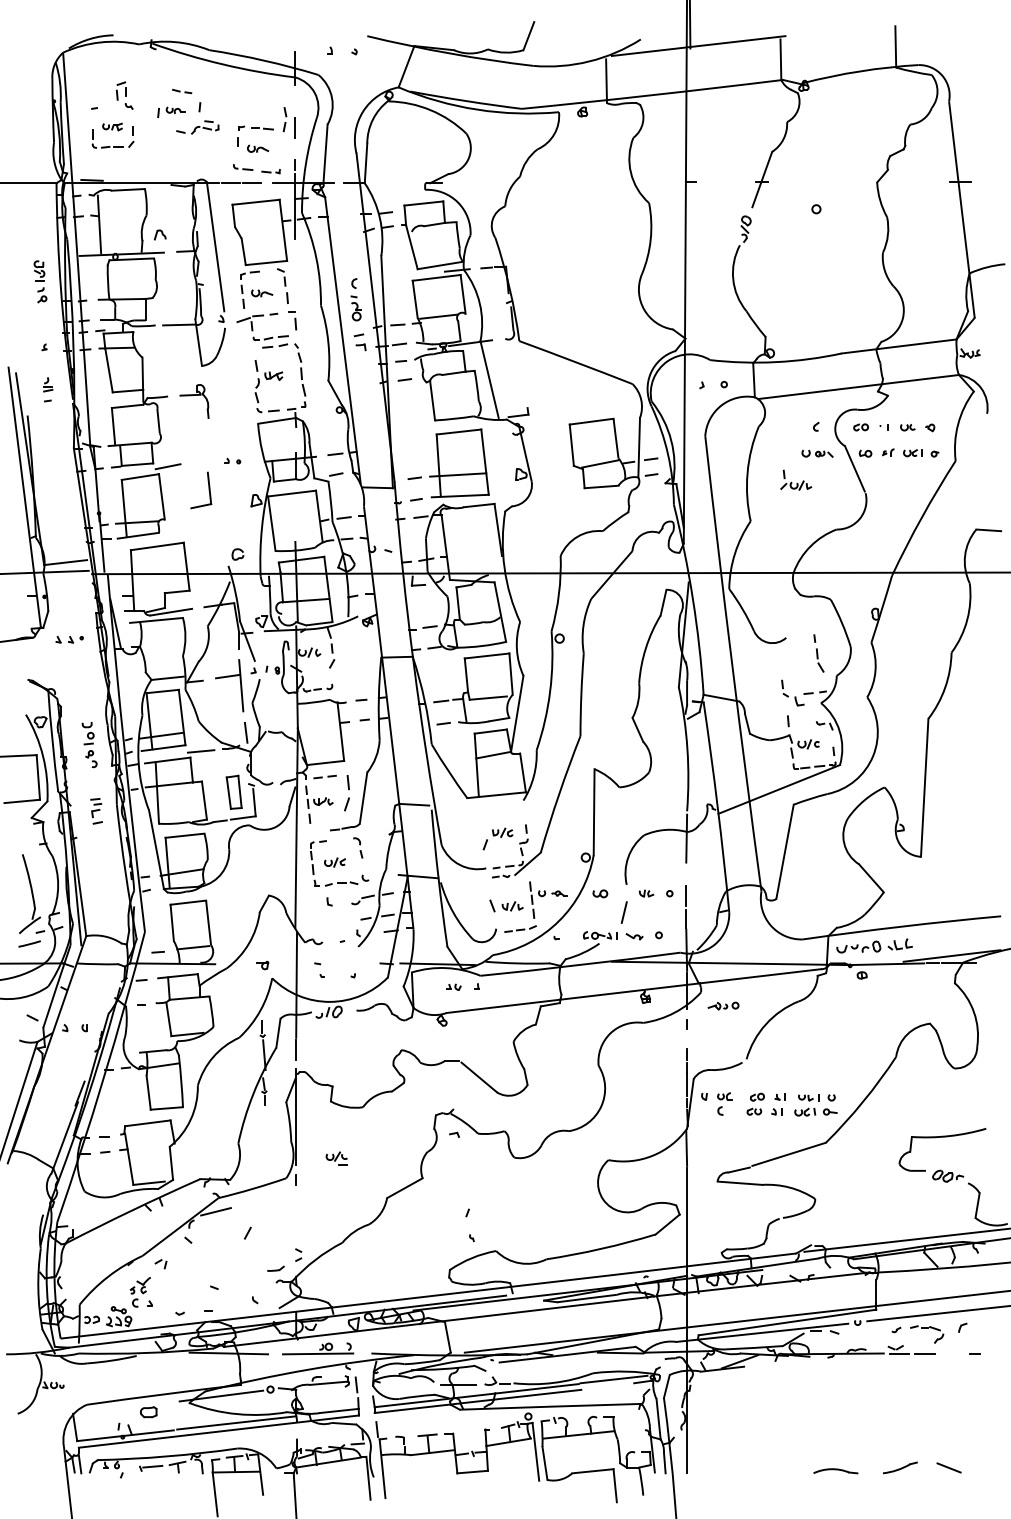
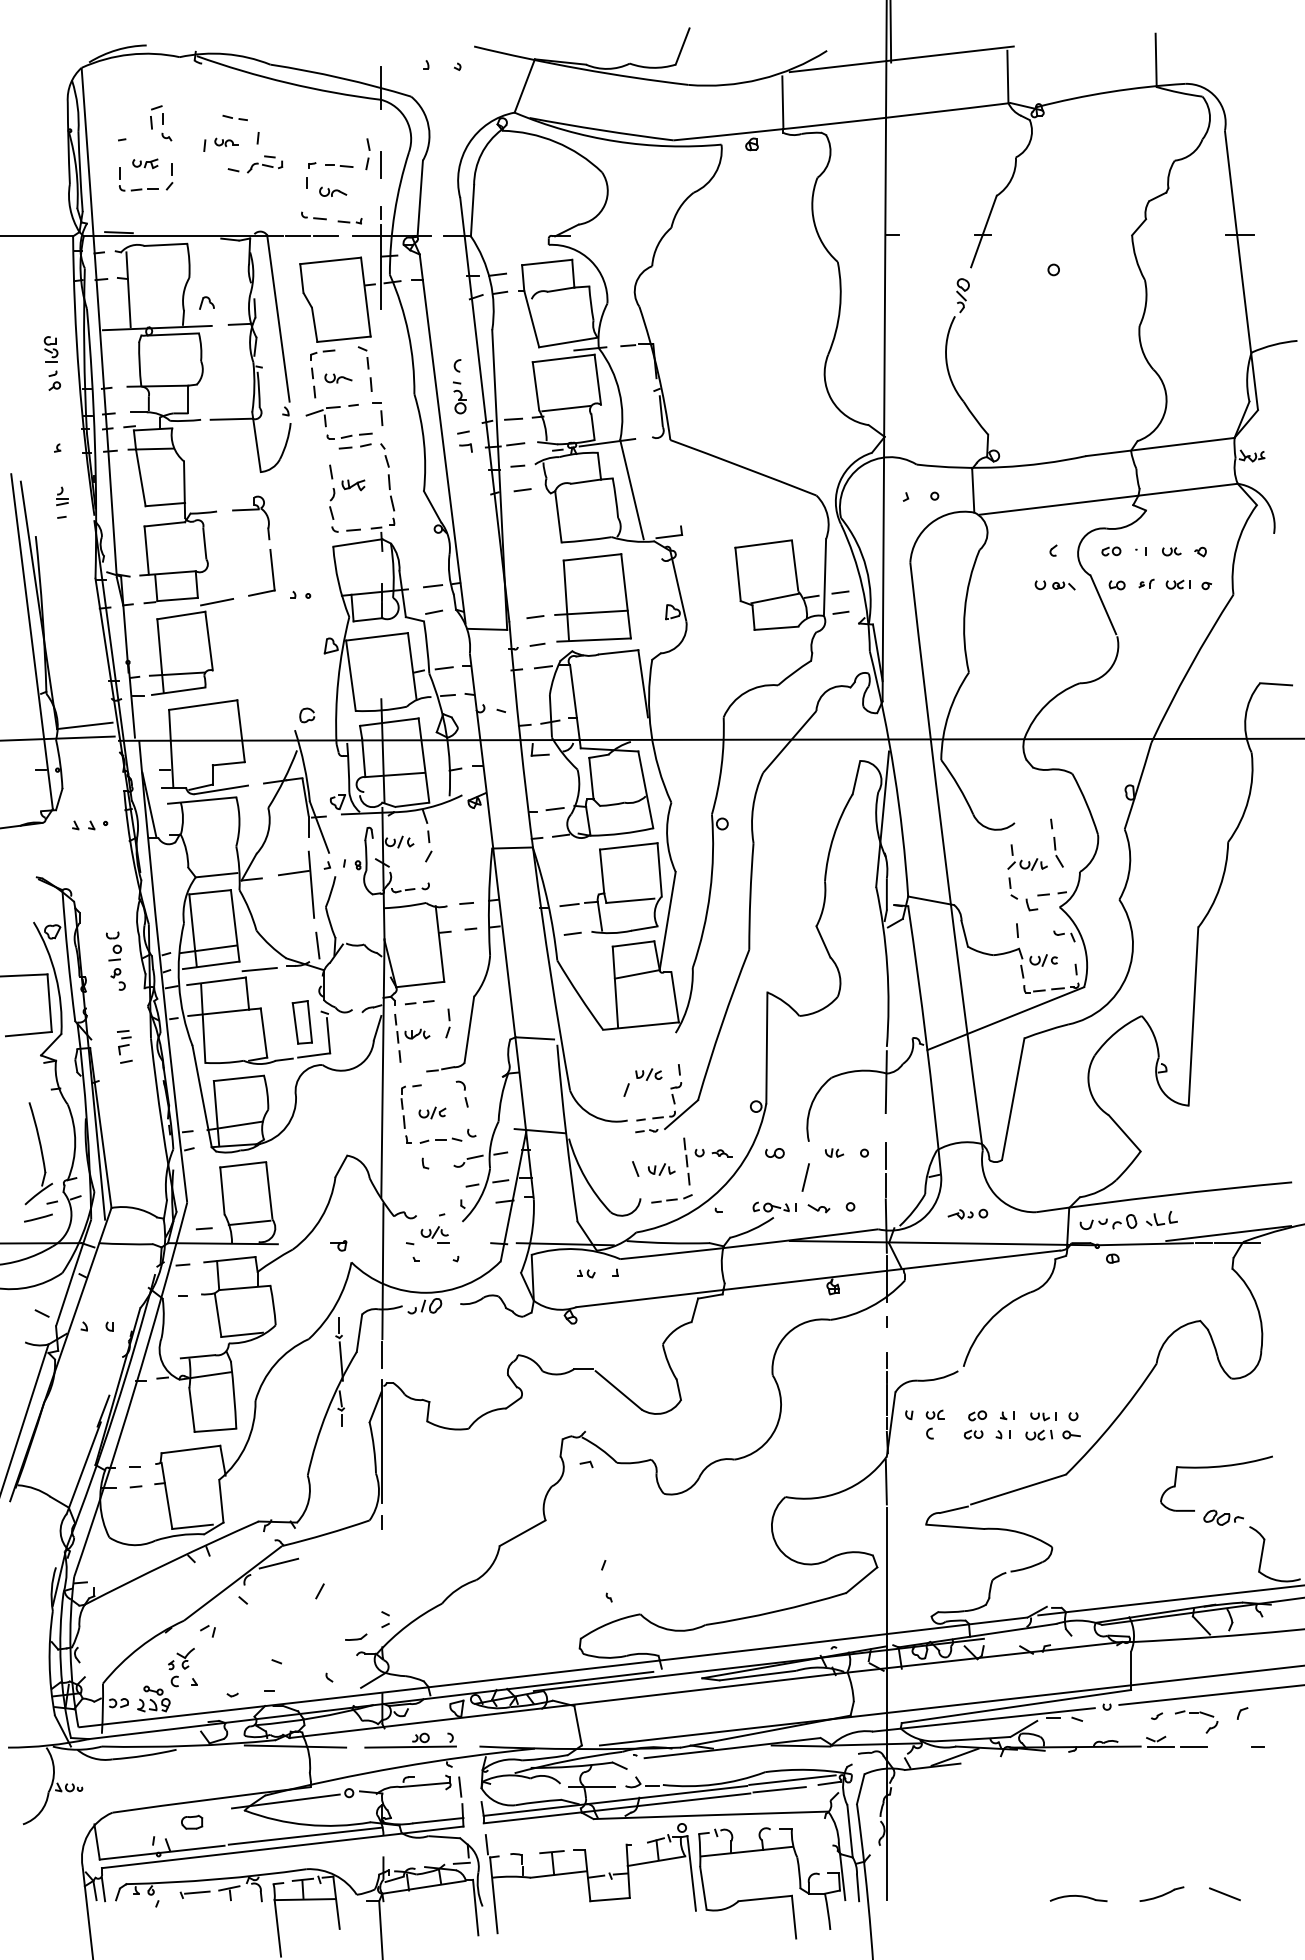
part: (796, 480) -> (1027, 857), moved
part: (208, 490) -> (271, 572), moved
part: (346, 793) -> (447, 1023), size x0.62
part: (723, 1005) -> (967, 1213), moved
part: (336, 1158) -> (434, 1234), moved
line: (603, 1386) -> (779, 1789), added

